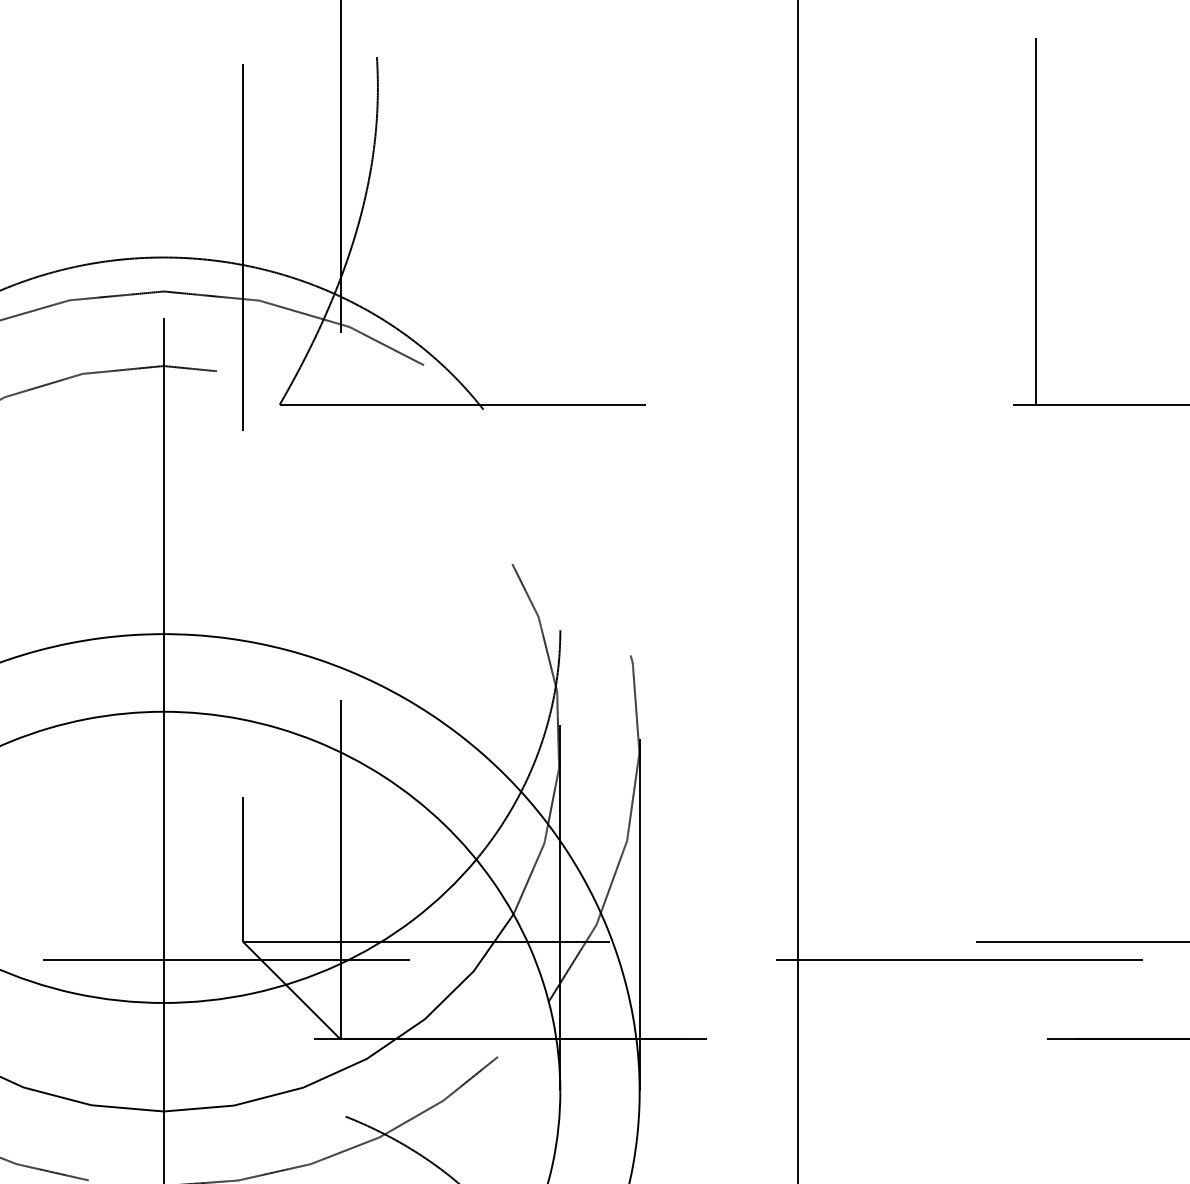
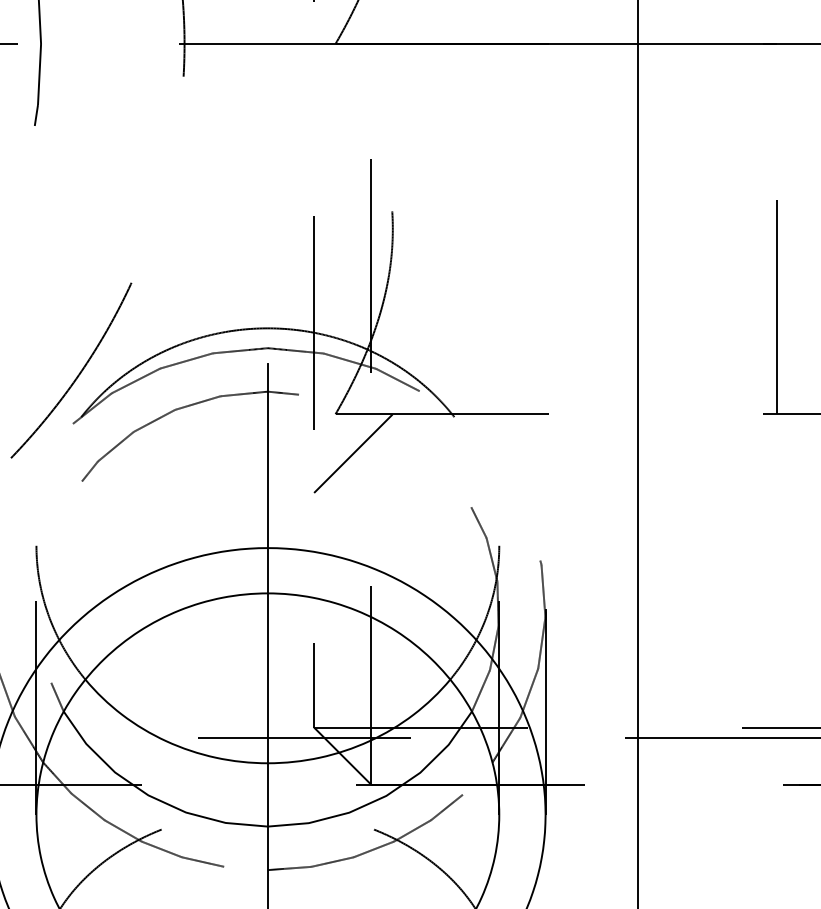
line: (310, 472) -> (353, 453), added

